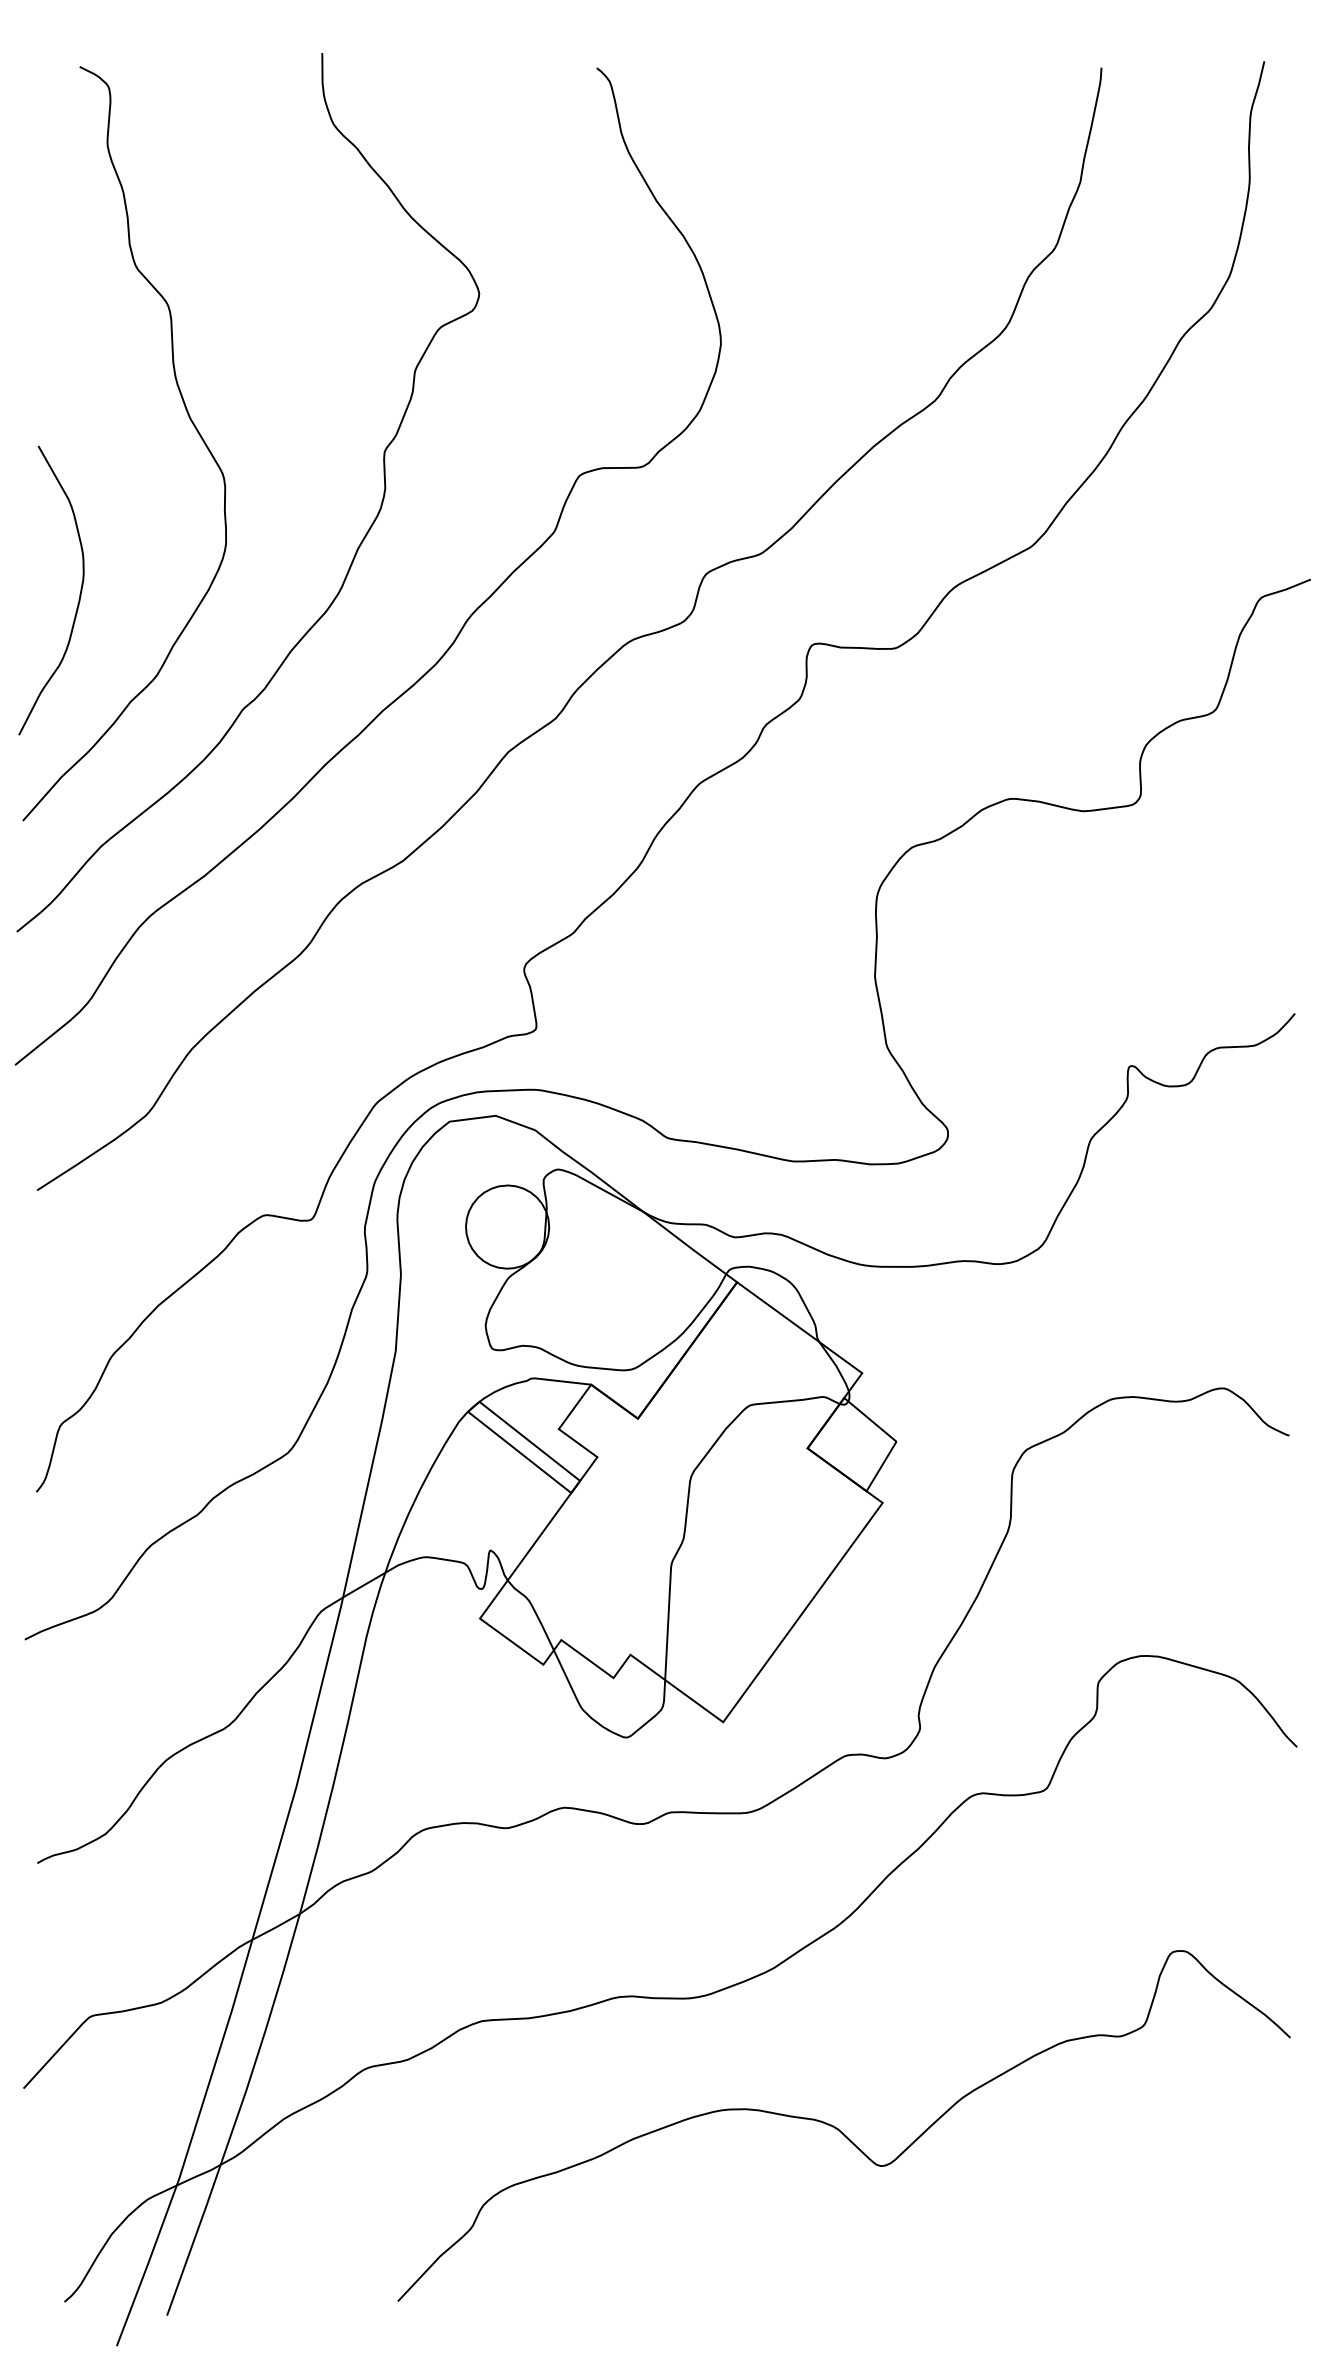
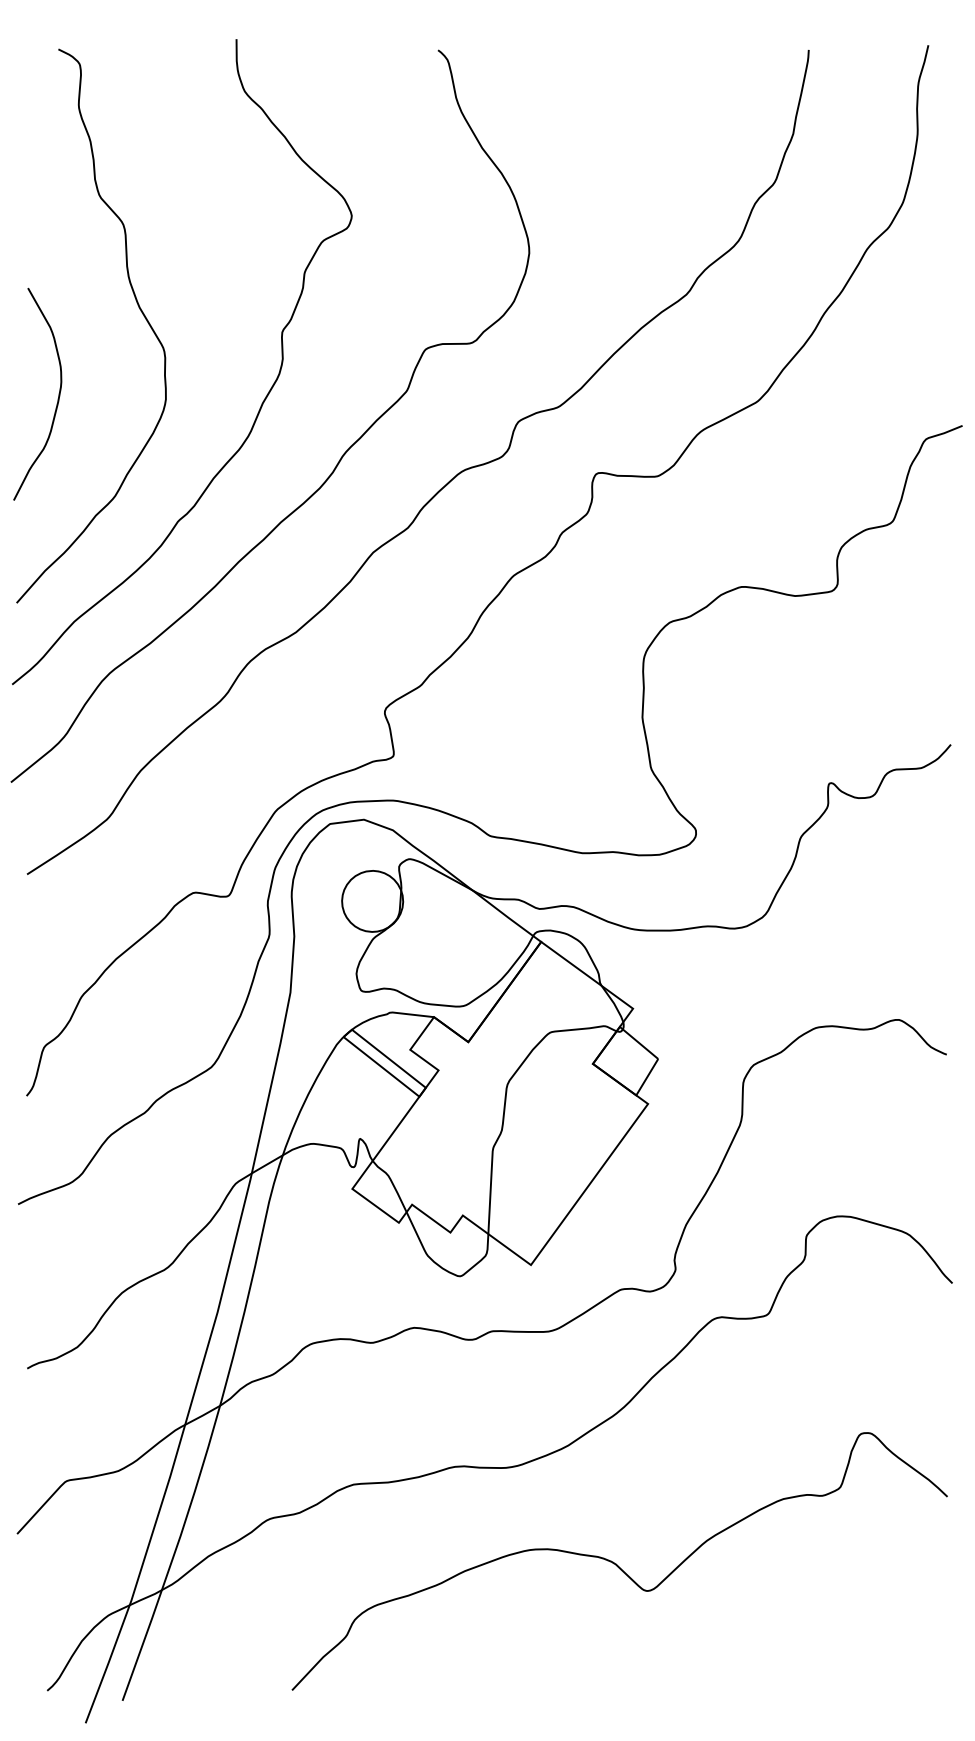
curve: (79, 593) -> (58, 396), moved

